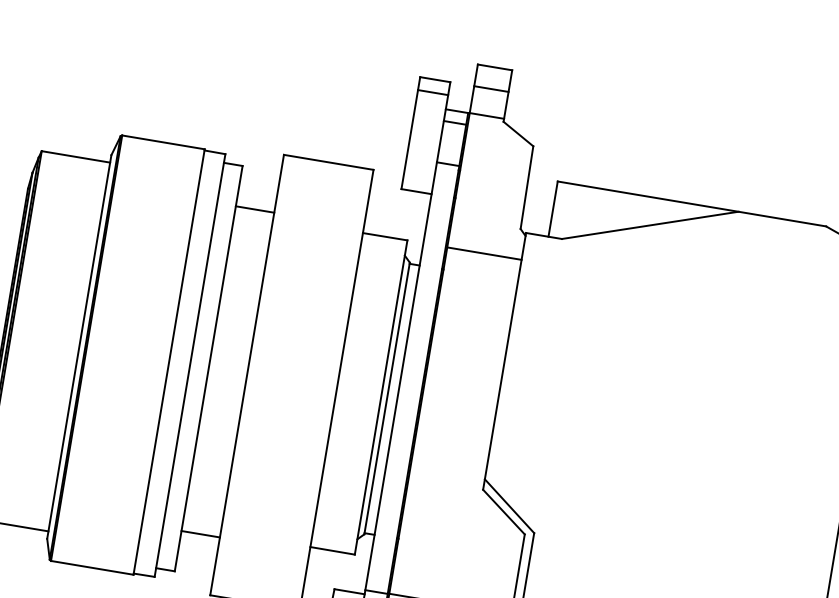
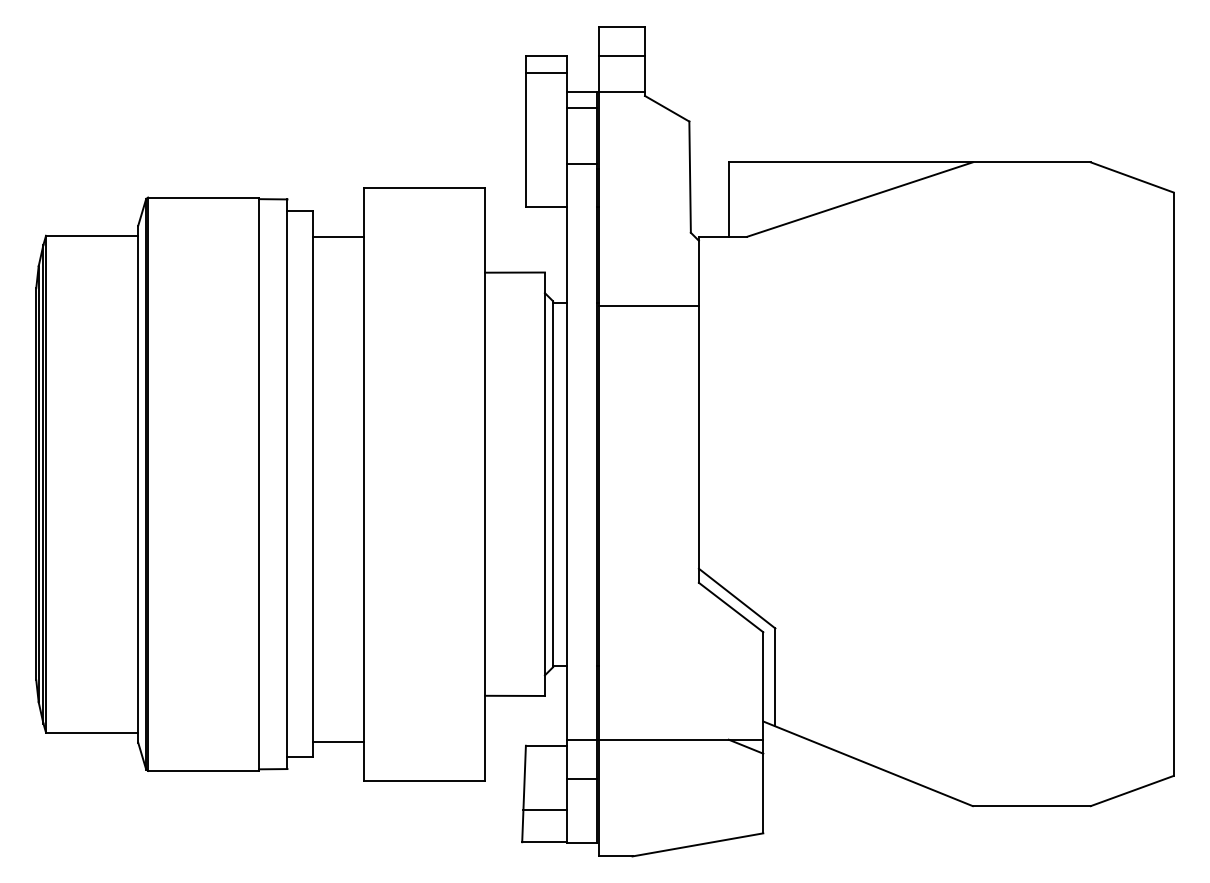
line: (255, 209) -> (338, 237), moved
line: (484, 253) -> (648, 306), moved
line: (200, 534) -> (338, 742), moved

